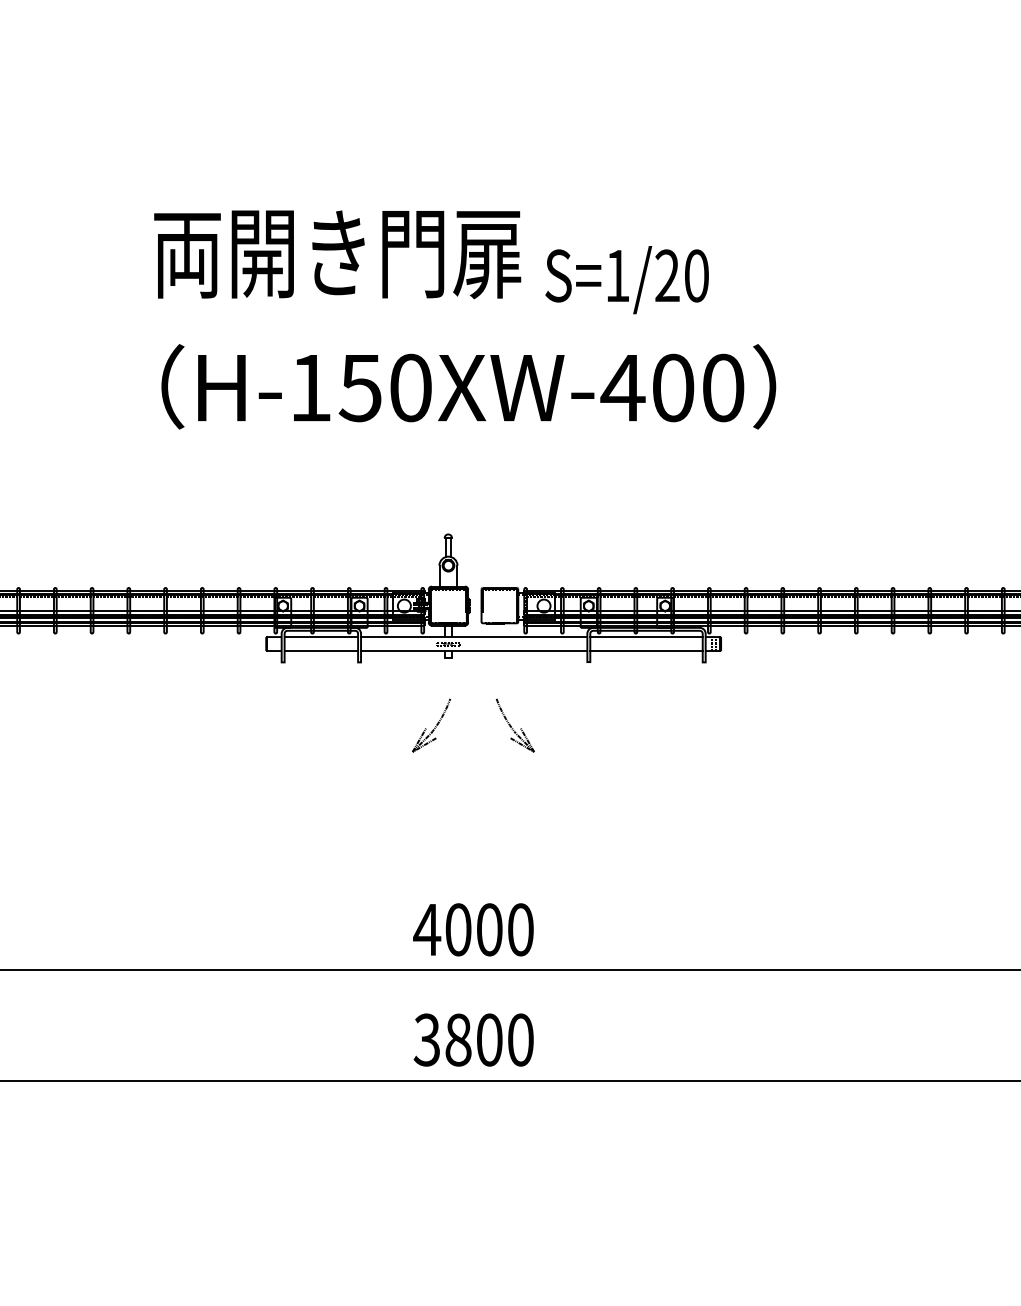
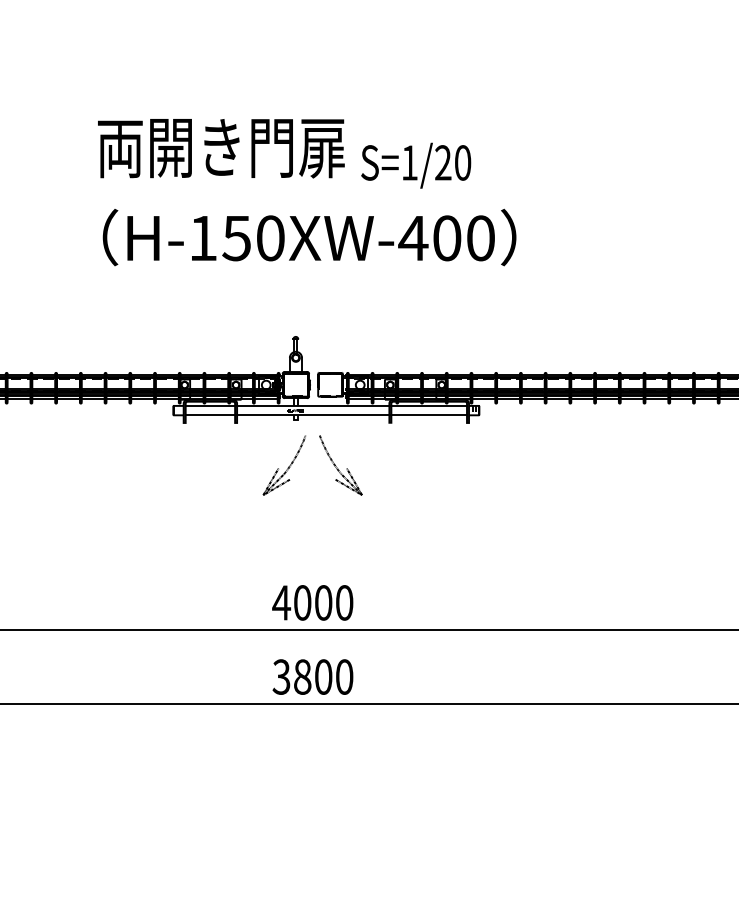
part: (431, 725) -> (284, 465), size x1.67
part: (514, 725) -> (340, 465), size x1.67

